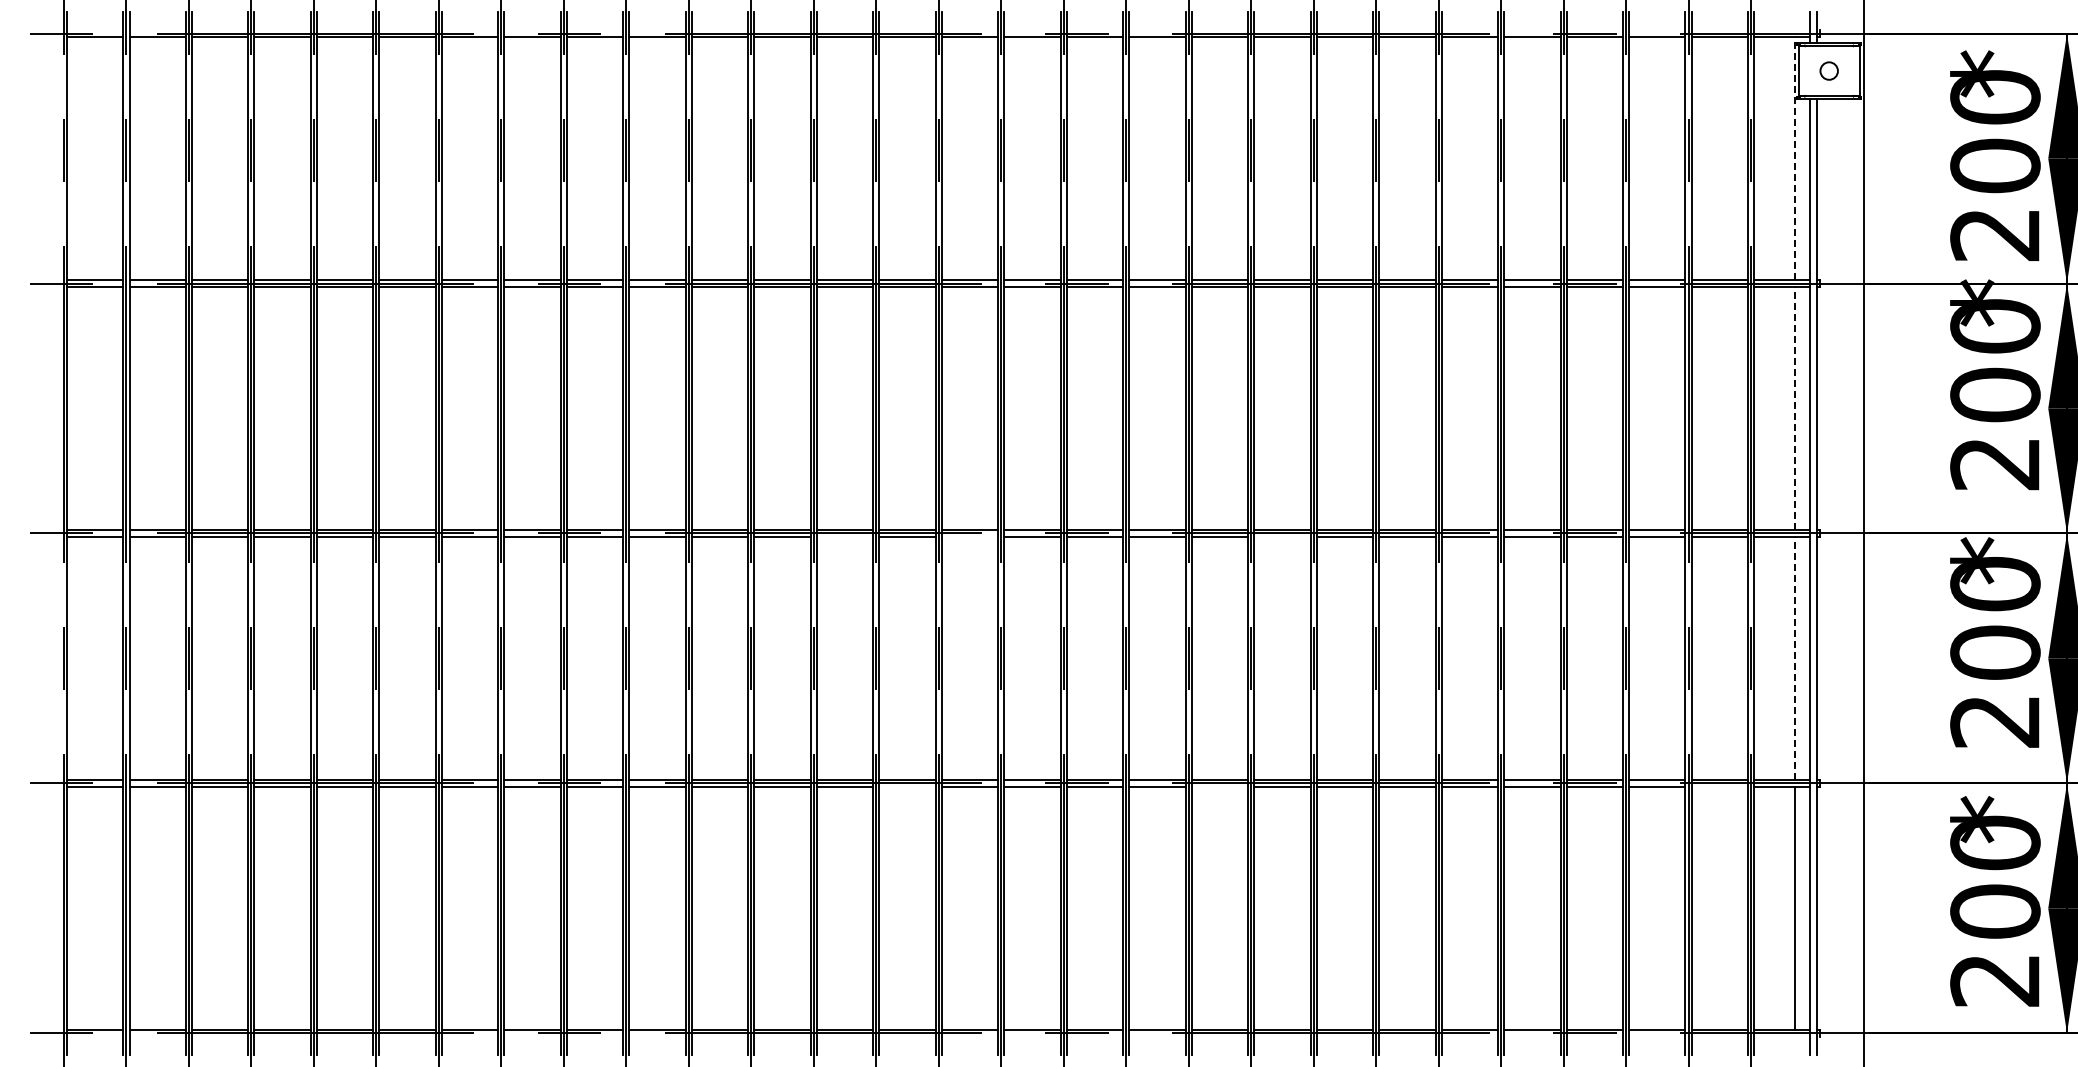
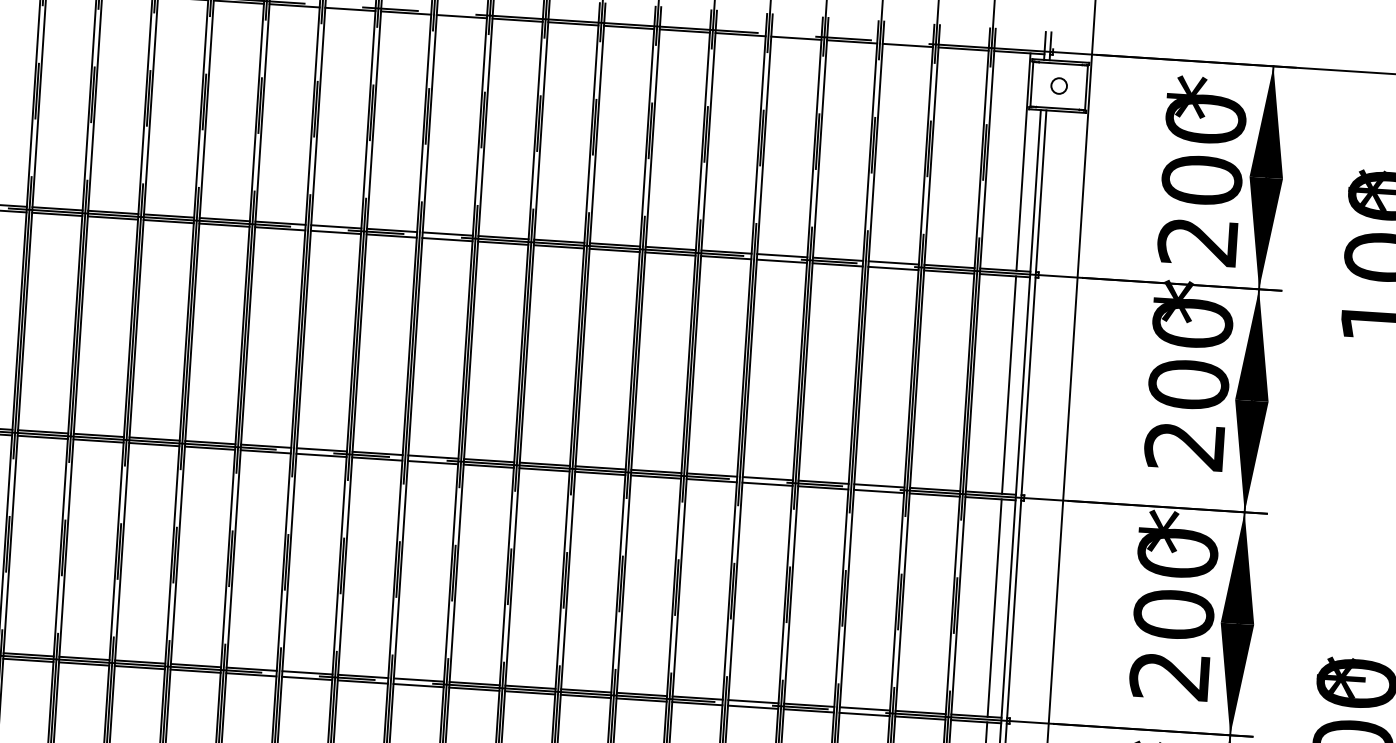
line: (1794, 158) -> (1023, 162), dashed -> solid
line: (1794, 408) -> (1008, 385), dashed -> solid
line: (844, 536) -> (153, 444), added
line: (969, 536) -> (265, 451), added
line: (1282, 536) -> (544, 469), added
line: (1794, 658) -> (994, 608), dashed -> solid
line: (907, 786) -> (195, 671), added
line: (1219, 786) -> (473, 689), added
line: (1719, 786) -> (920, 717), added

